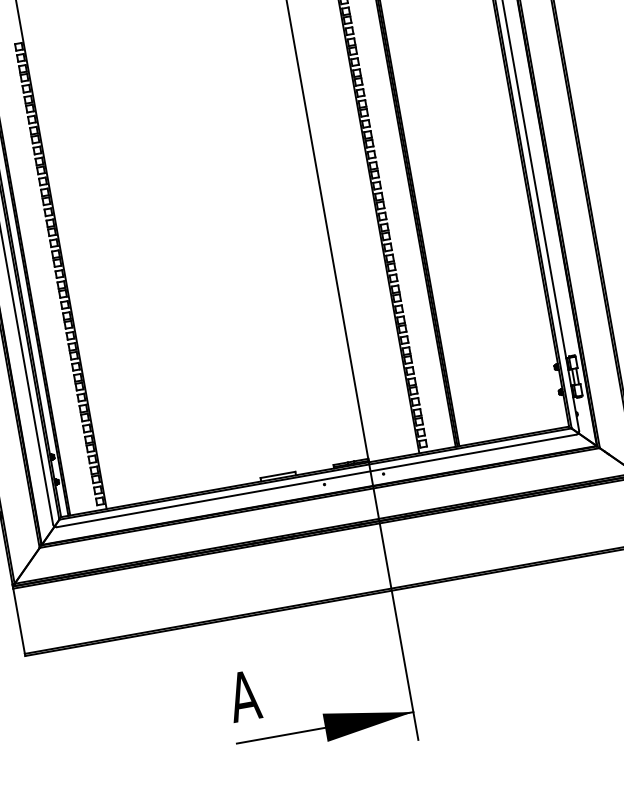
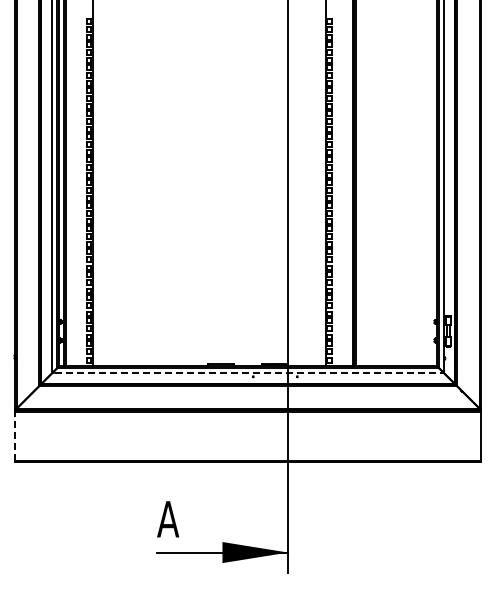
line: (317, 481) -> (248, 373), solid -> dashed
line: (19, 620) -> (15, 435), solid -> dashed

